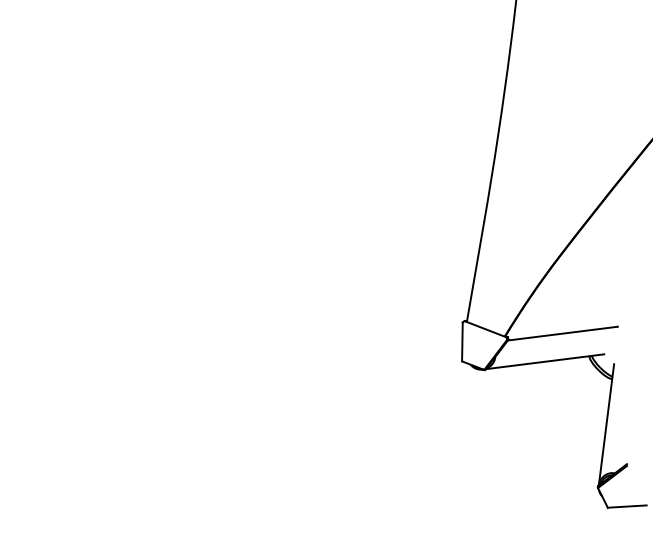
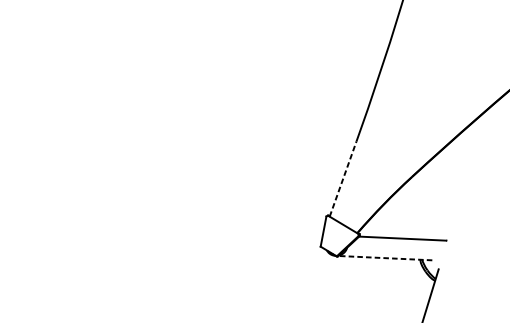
line: (475, 271) -> (343, 178), solid -> dashed
line: (545, 361) -> (385, 258), solid -> dashed

